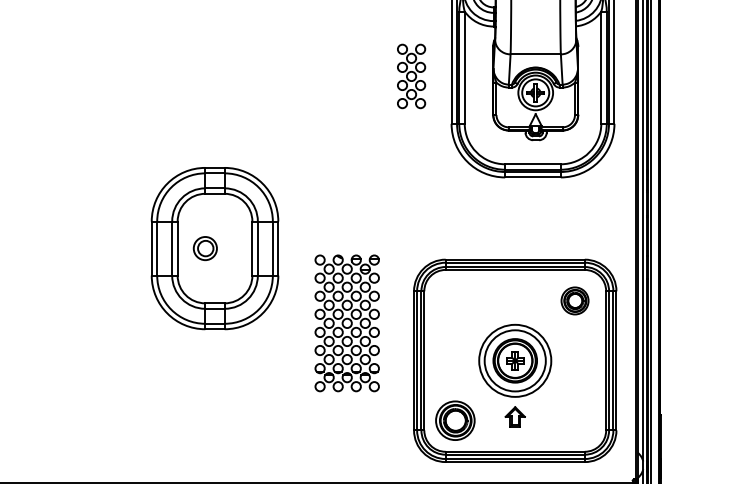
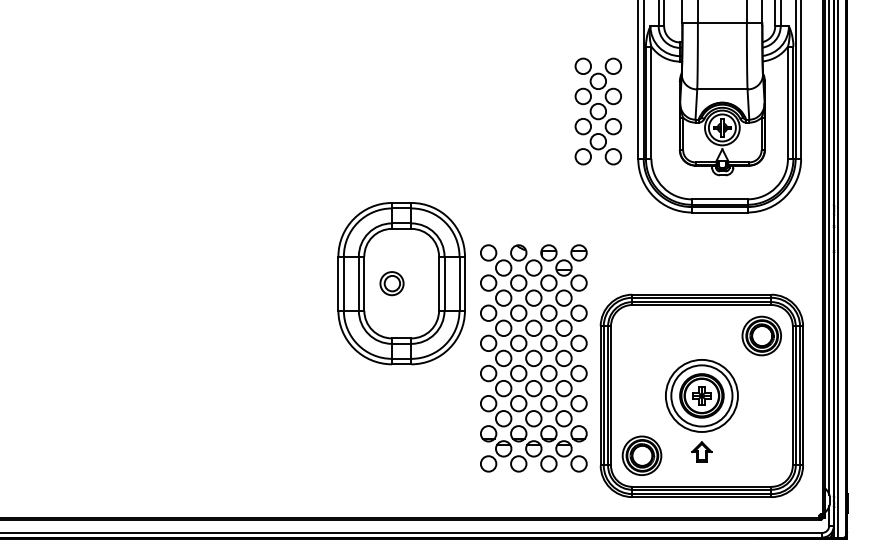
part: (410, 76) -> (597, 111), size x1.67
part: (574, 300) -> (761, 335), size x1.43
part: (346, 323) -> (533, 358), size x1.67

